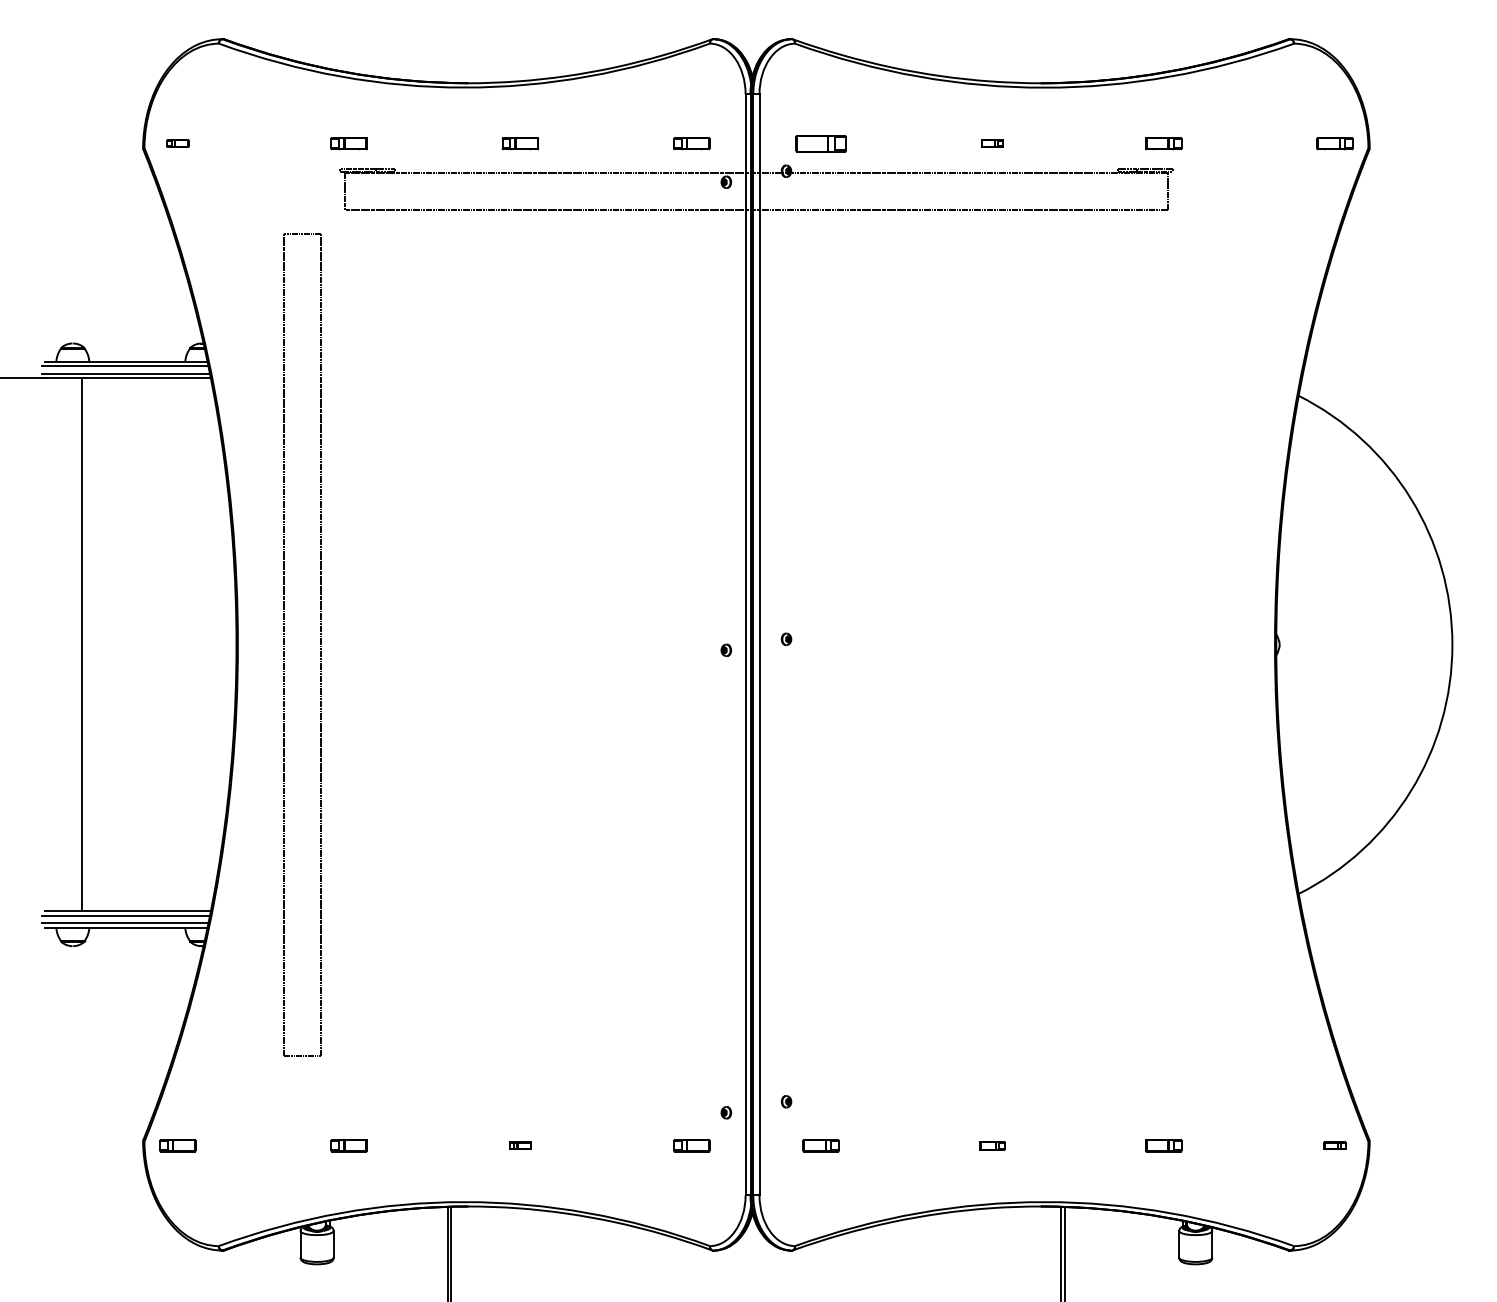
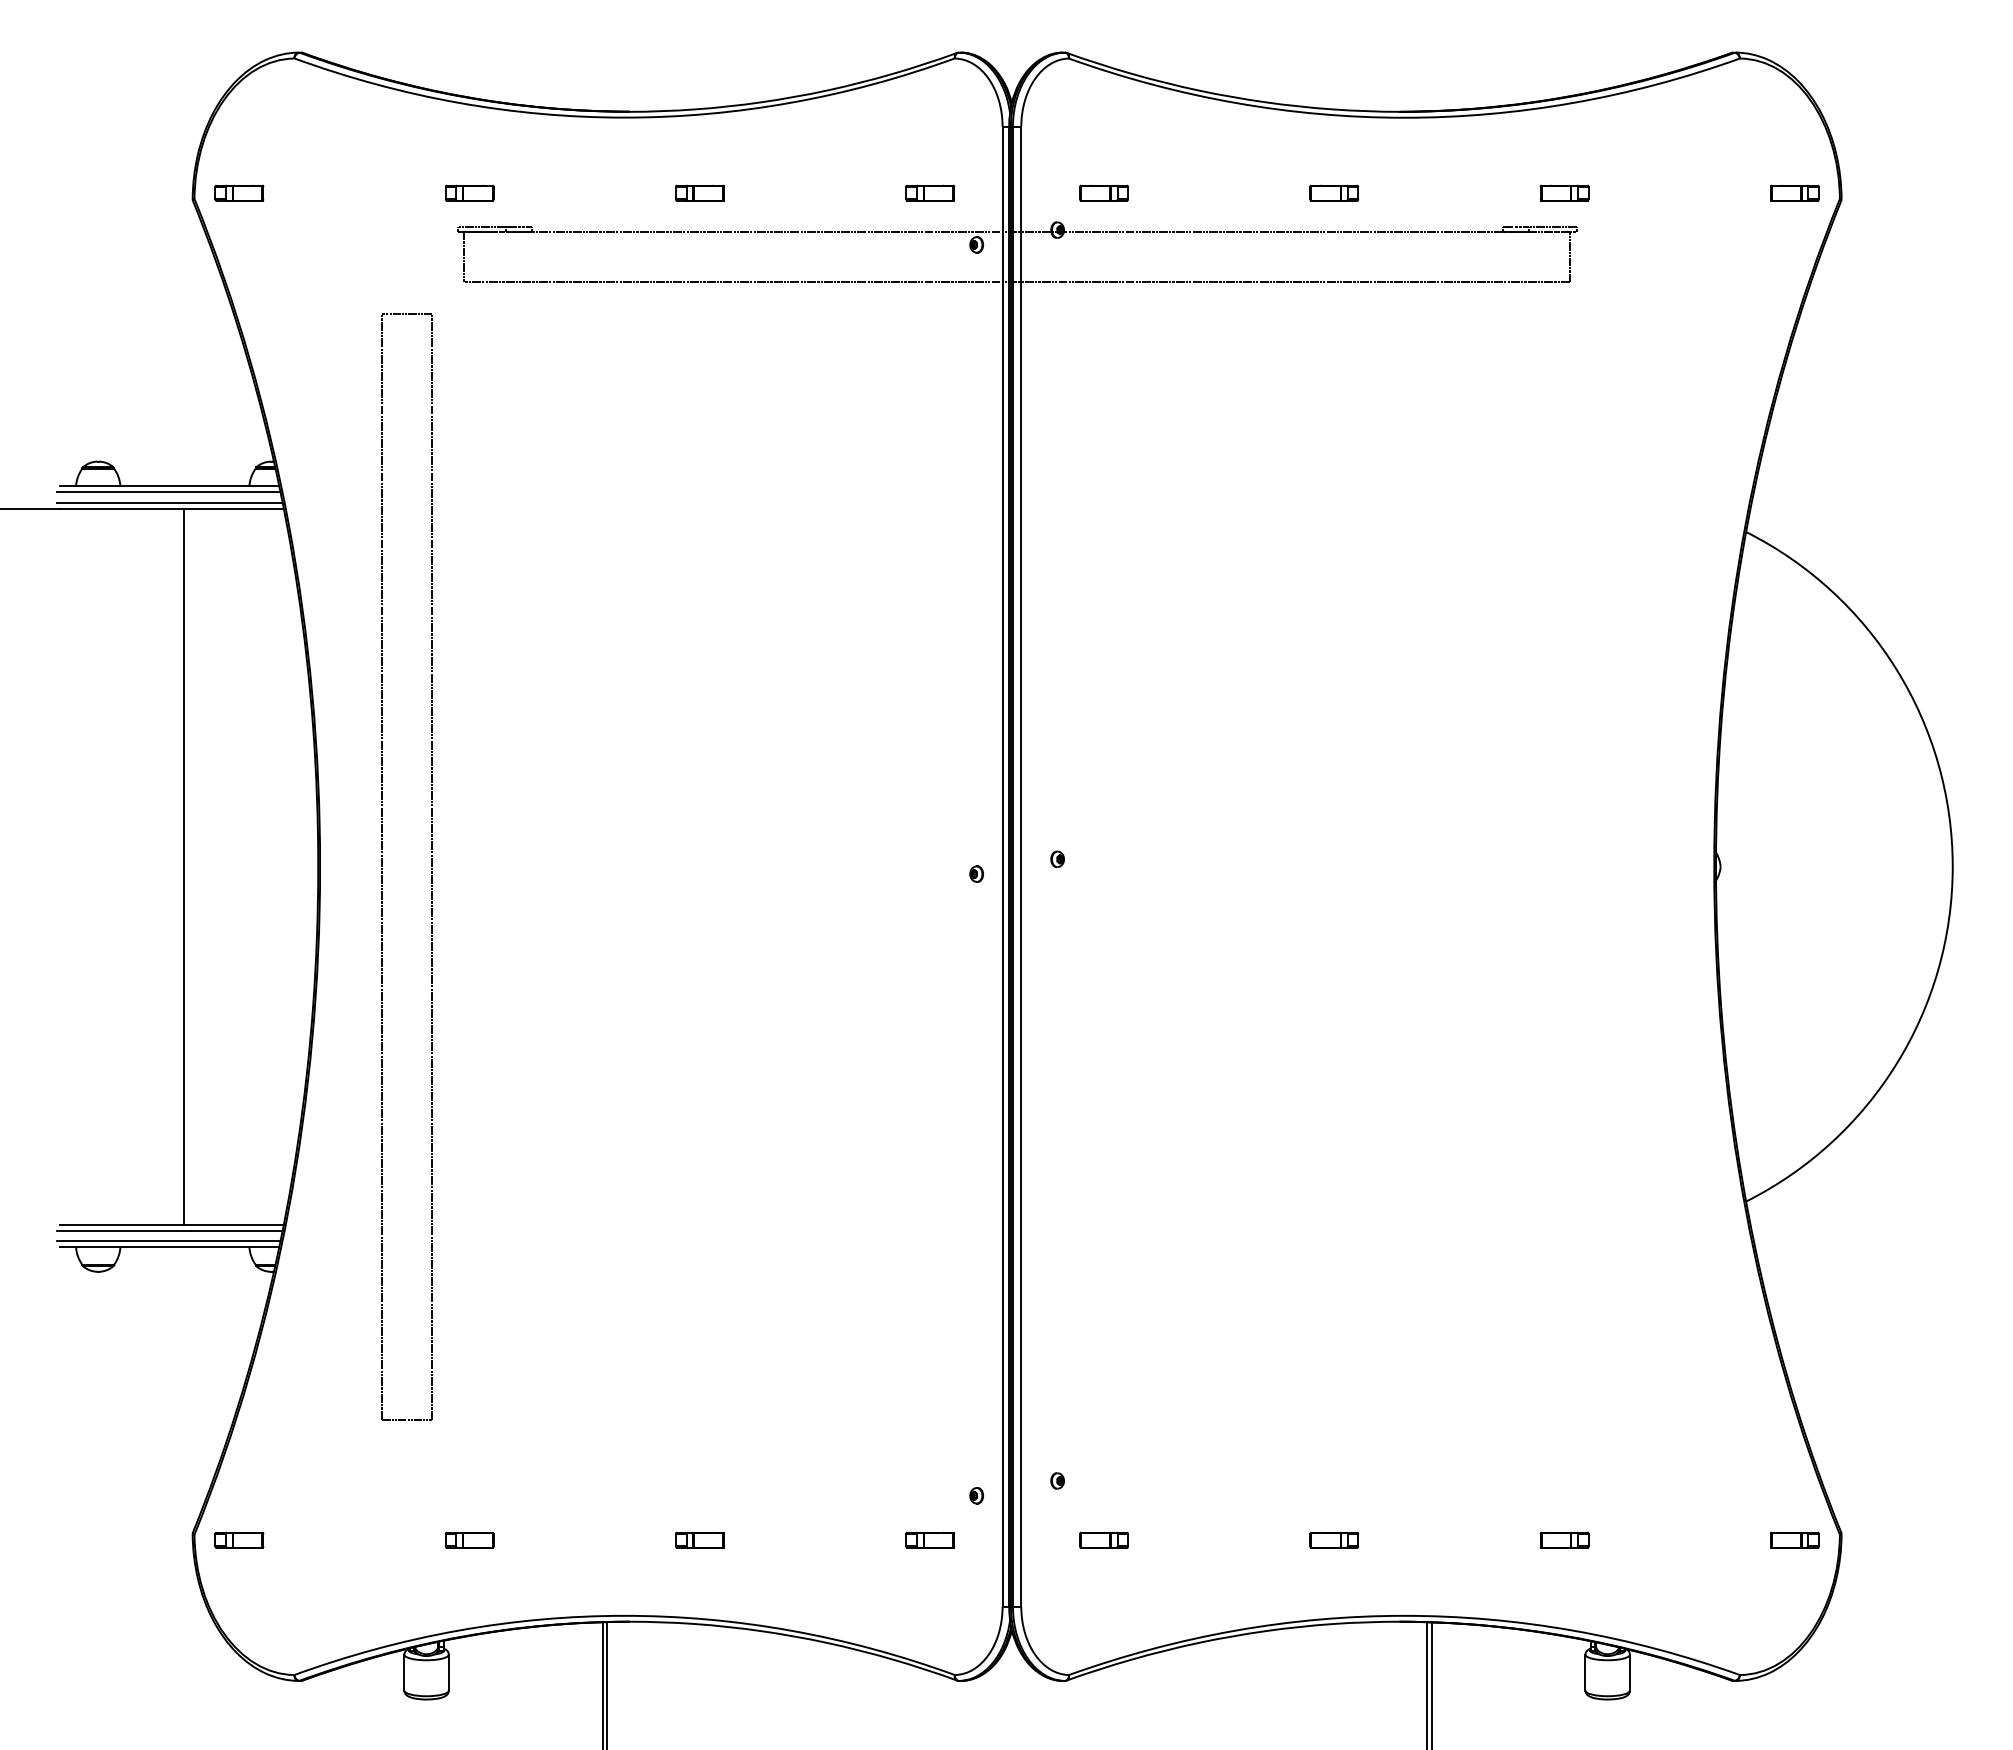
part: (177, 143) -> (239, 192), size x1.67
part: (820, 143) -> (1103, 192), size x0.71
part: (992, 143) -> (1334, 192), size x1.67
line: (81, 644) -> (184, 866), moved
part: (520, 1145) -> (699, 1539), size x1.67
part: (992, 1145) -> (1334, 1539), size x1.43
part: (1334, 1145) -> (1794, 1539), size x1.67

